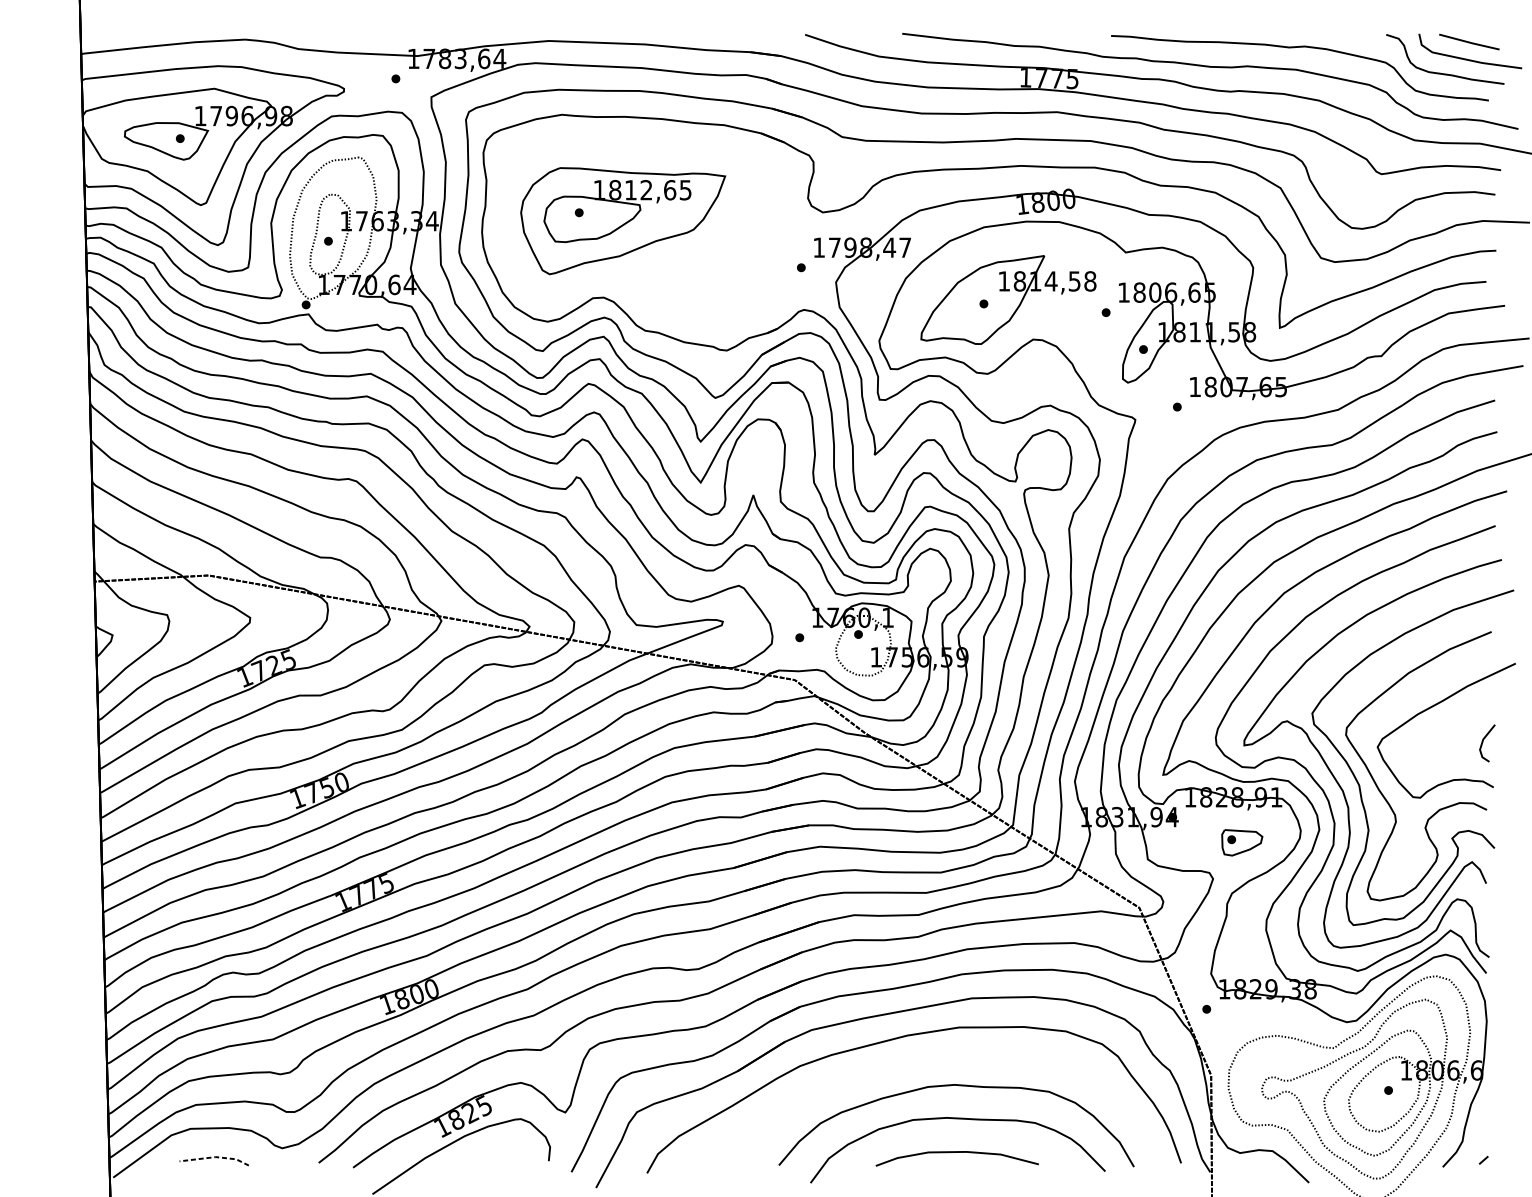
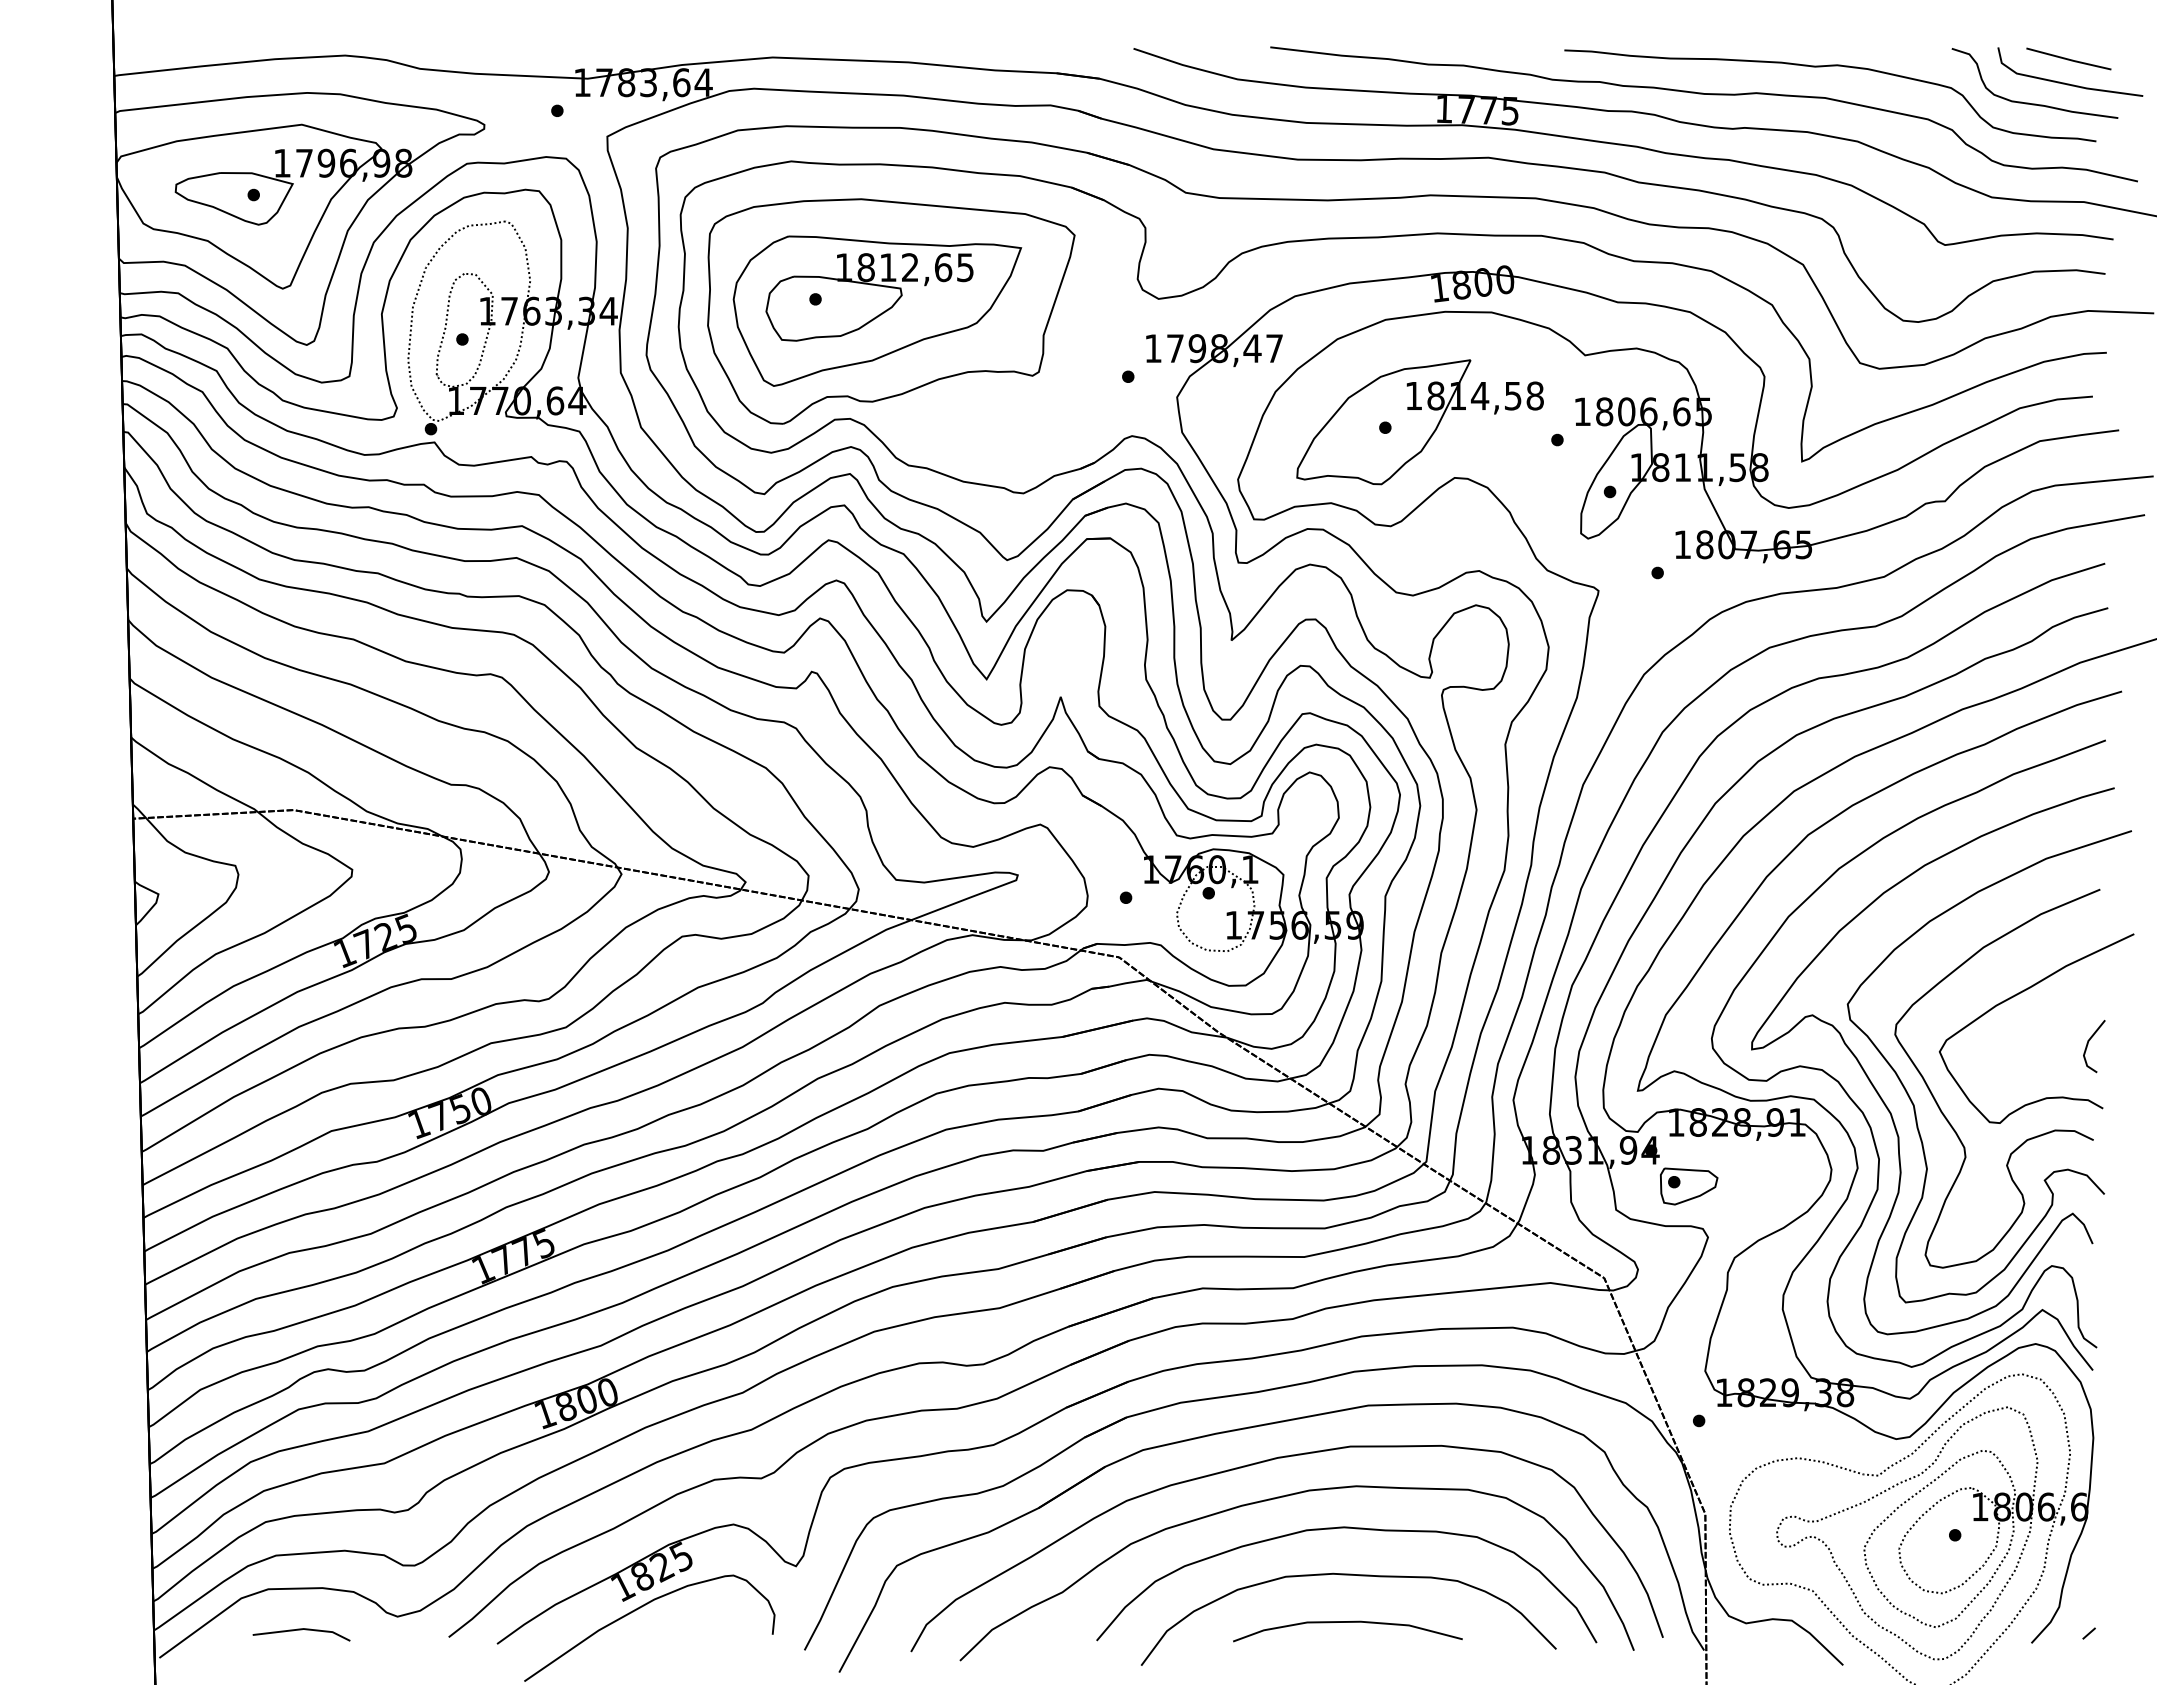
part: (633, 221) -> (891, 311), added
part: (1242, 842) -> (1689, 1186), moved
curve: (908, 1064) -> (1279, 1498), added
line: (215, 1157) -> (303, 1629), dashed -> solid

